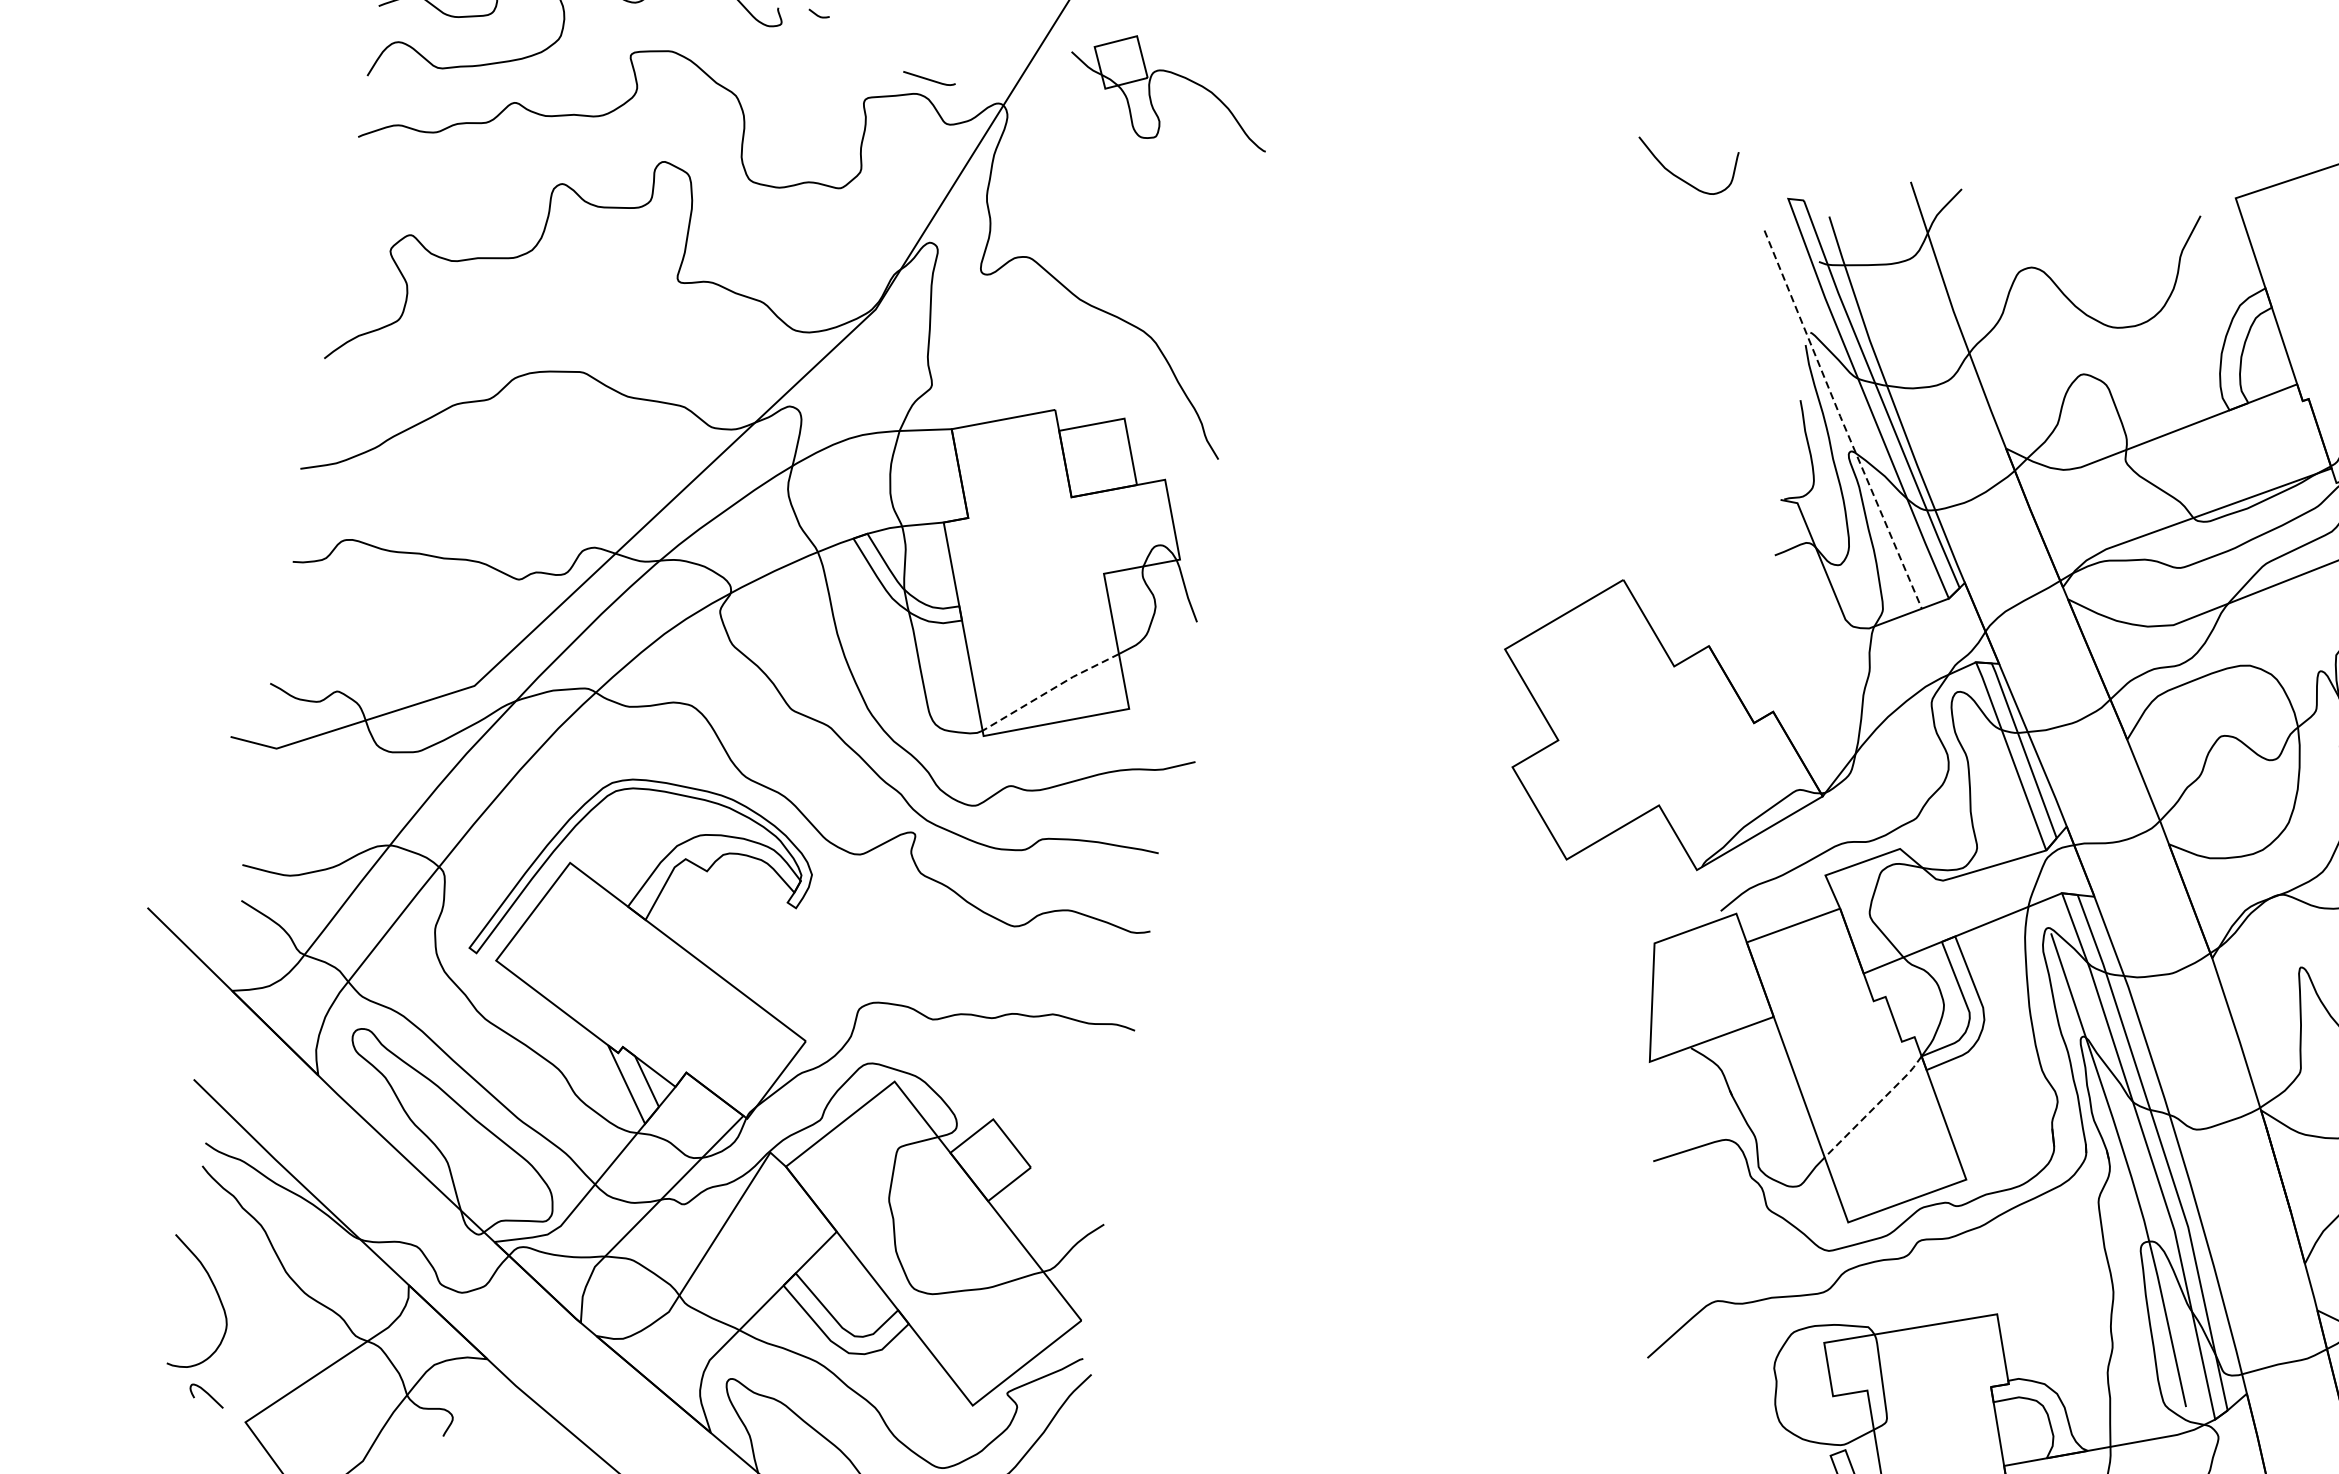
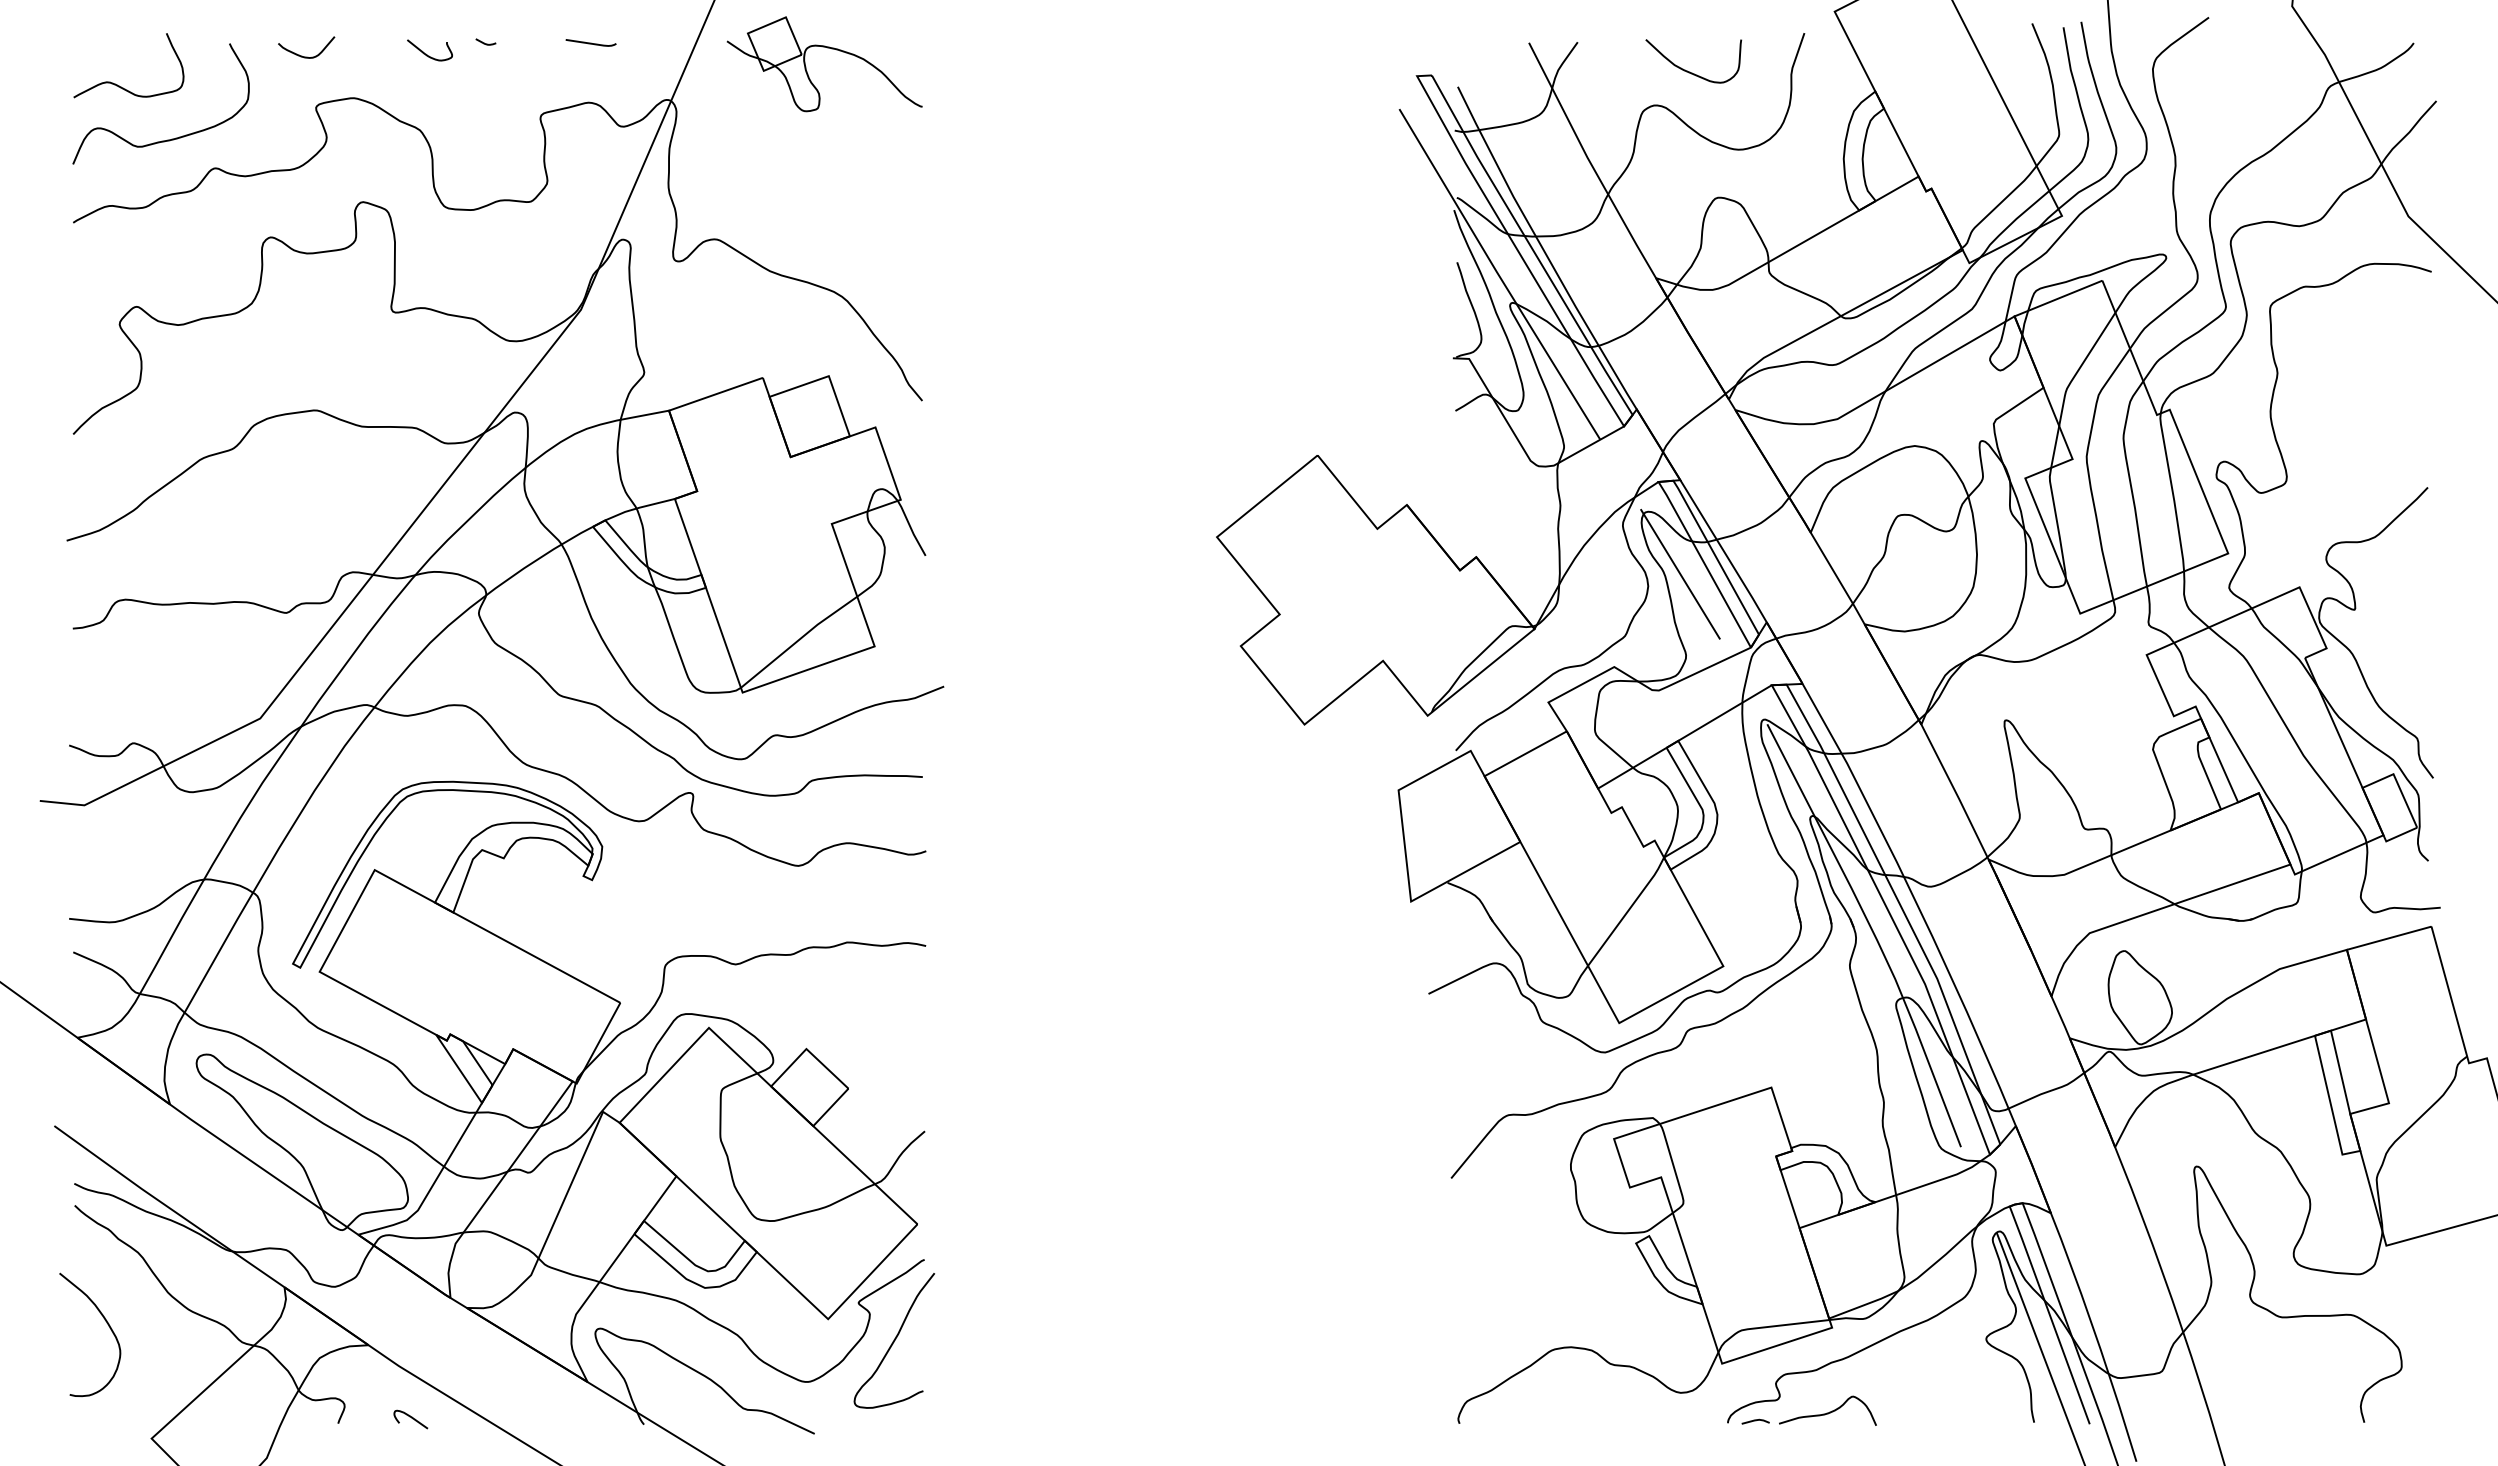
curve: (928, 78) -> (590, 42), moved
curve: (1679, 177) -> (1689, 71), moved
line: (1841, 420) -> (1498, 275), dashed -> solid
line: (1050, 690) -> (798, 640), dashed -> solid
line: (1984, 762) -> (1680, 574), added
line: (1874, 1106) -> (1627, 911), dashed -> solid
curve: (207, 1394) -> (411, 1418), moved

